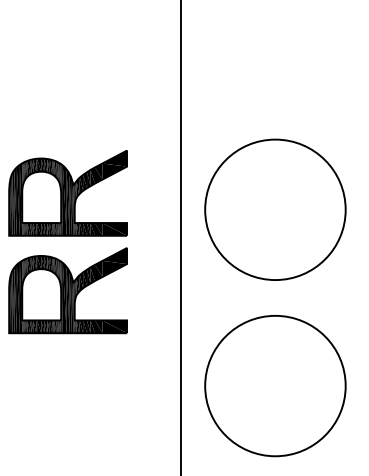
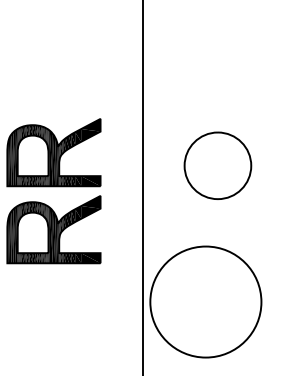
part: (274, 209) -> (217, 165), size x0.6
part: (274, 385) -> (205, 301), moved

